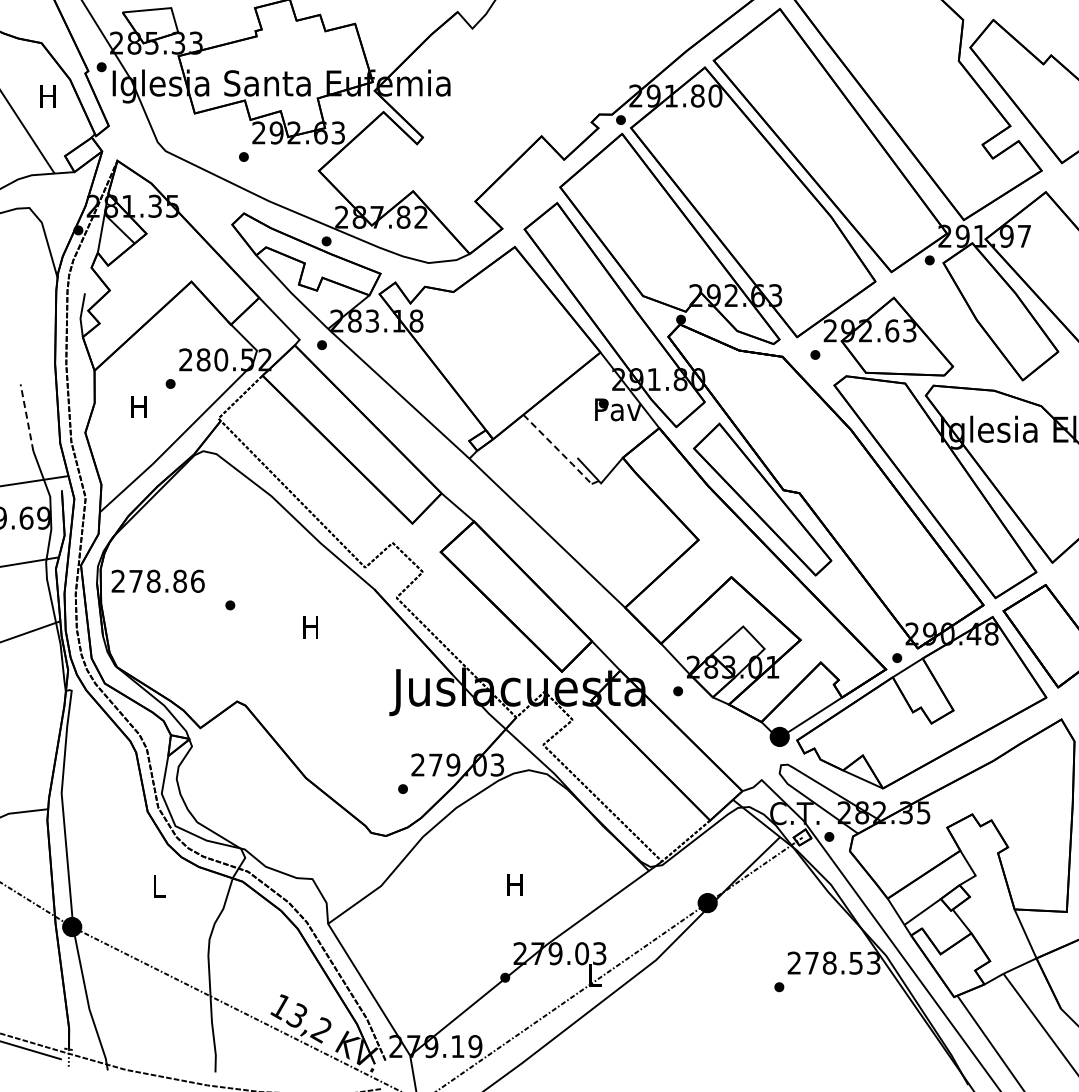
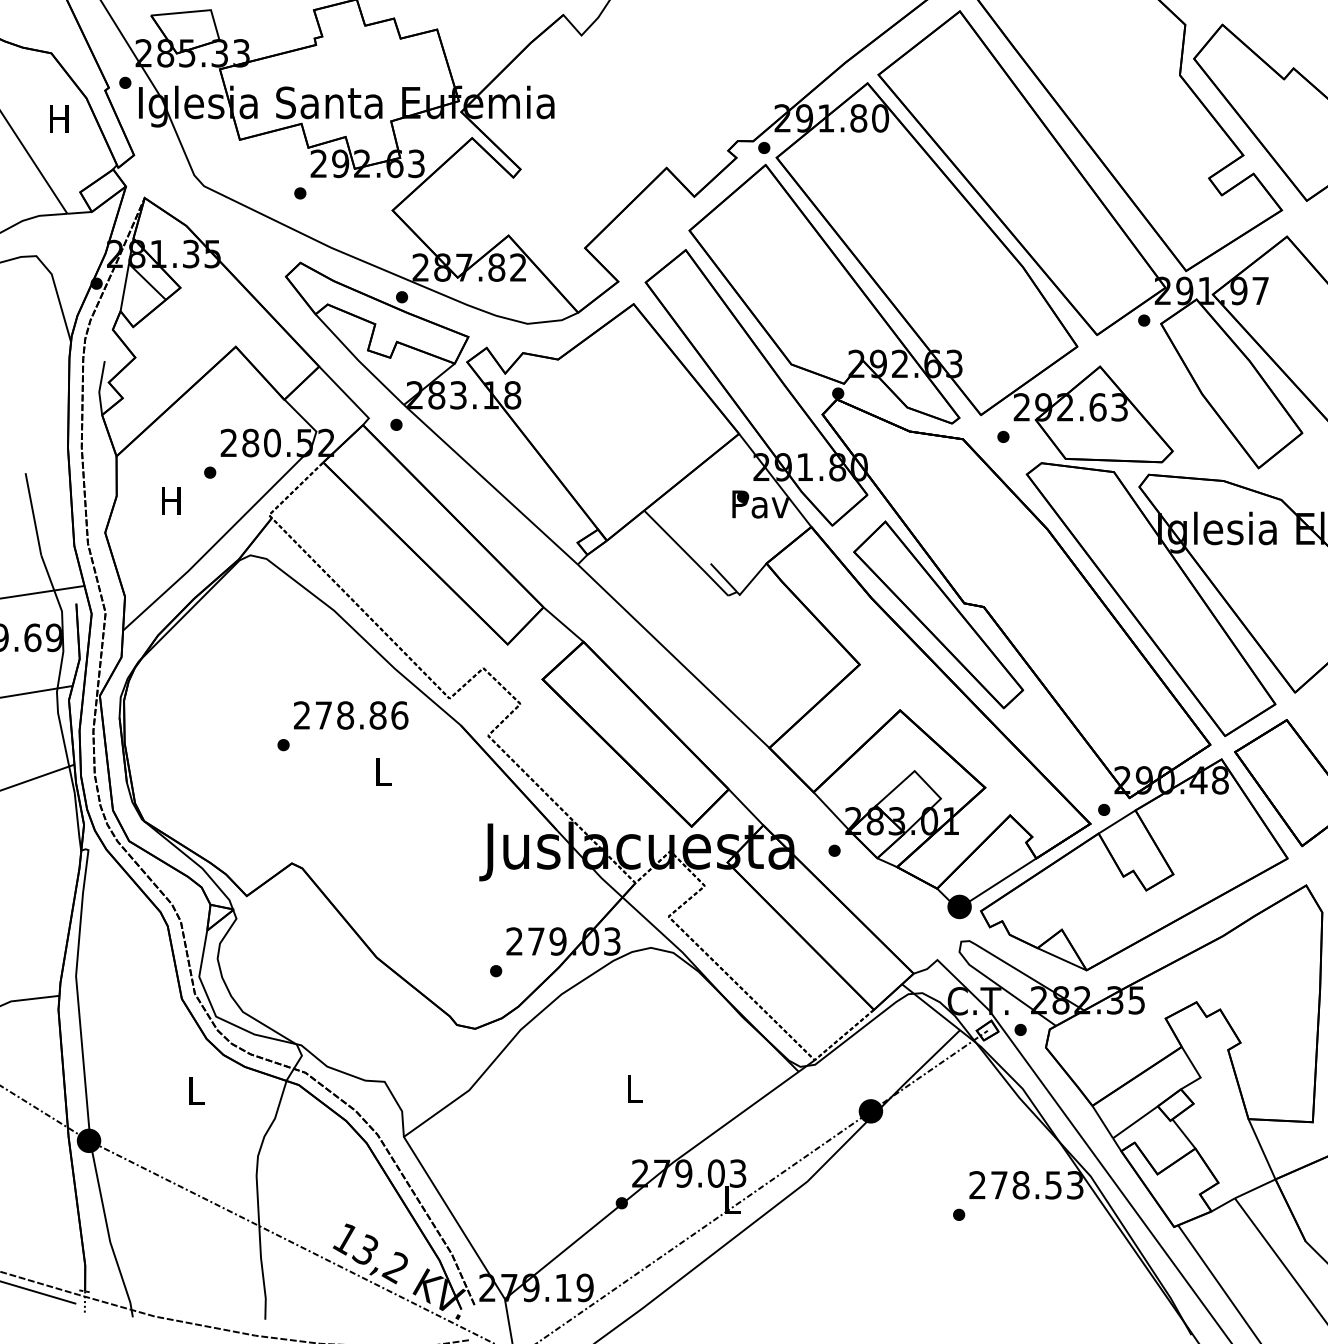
line: (27, 417) -> (34, 513), dashed -> solid
line: (558, 450) -> (687, 554), dashed -> solid
text: (157, 580) -> (350, 714), moved
text: (310, 627) -> (382, 772), H -> L
text: (514, 884) -> (633, 1088), H -> L

